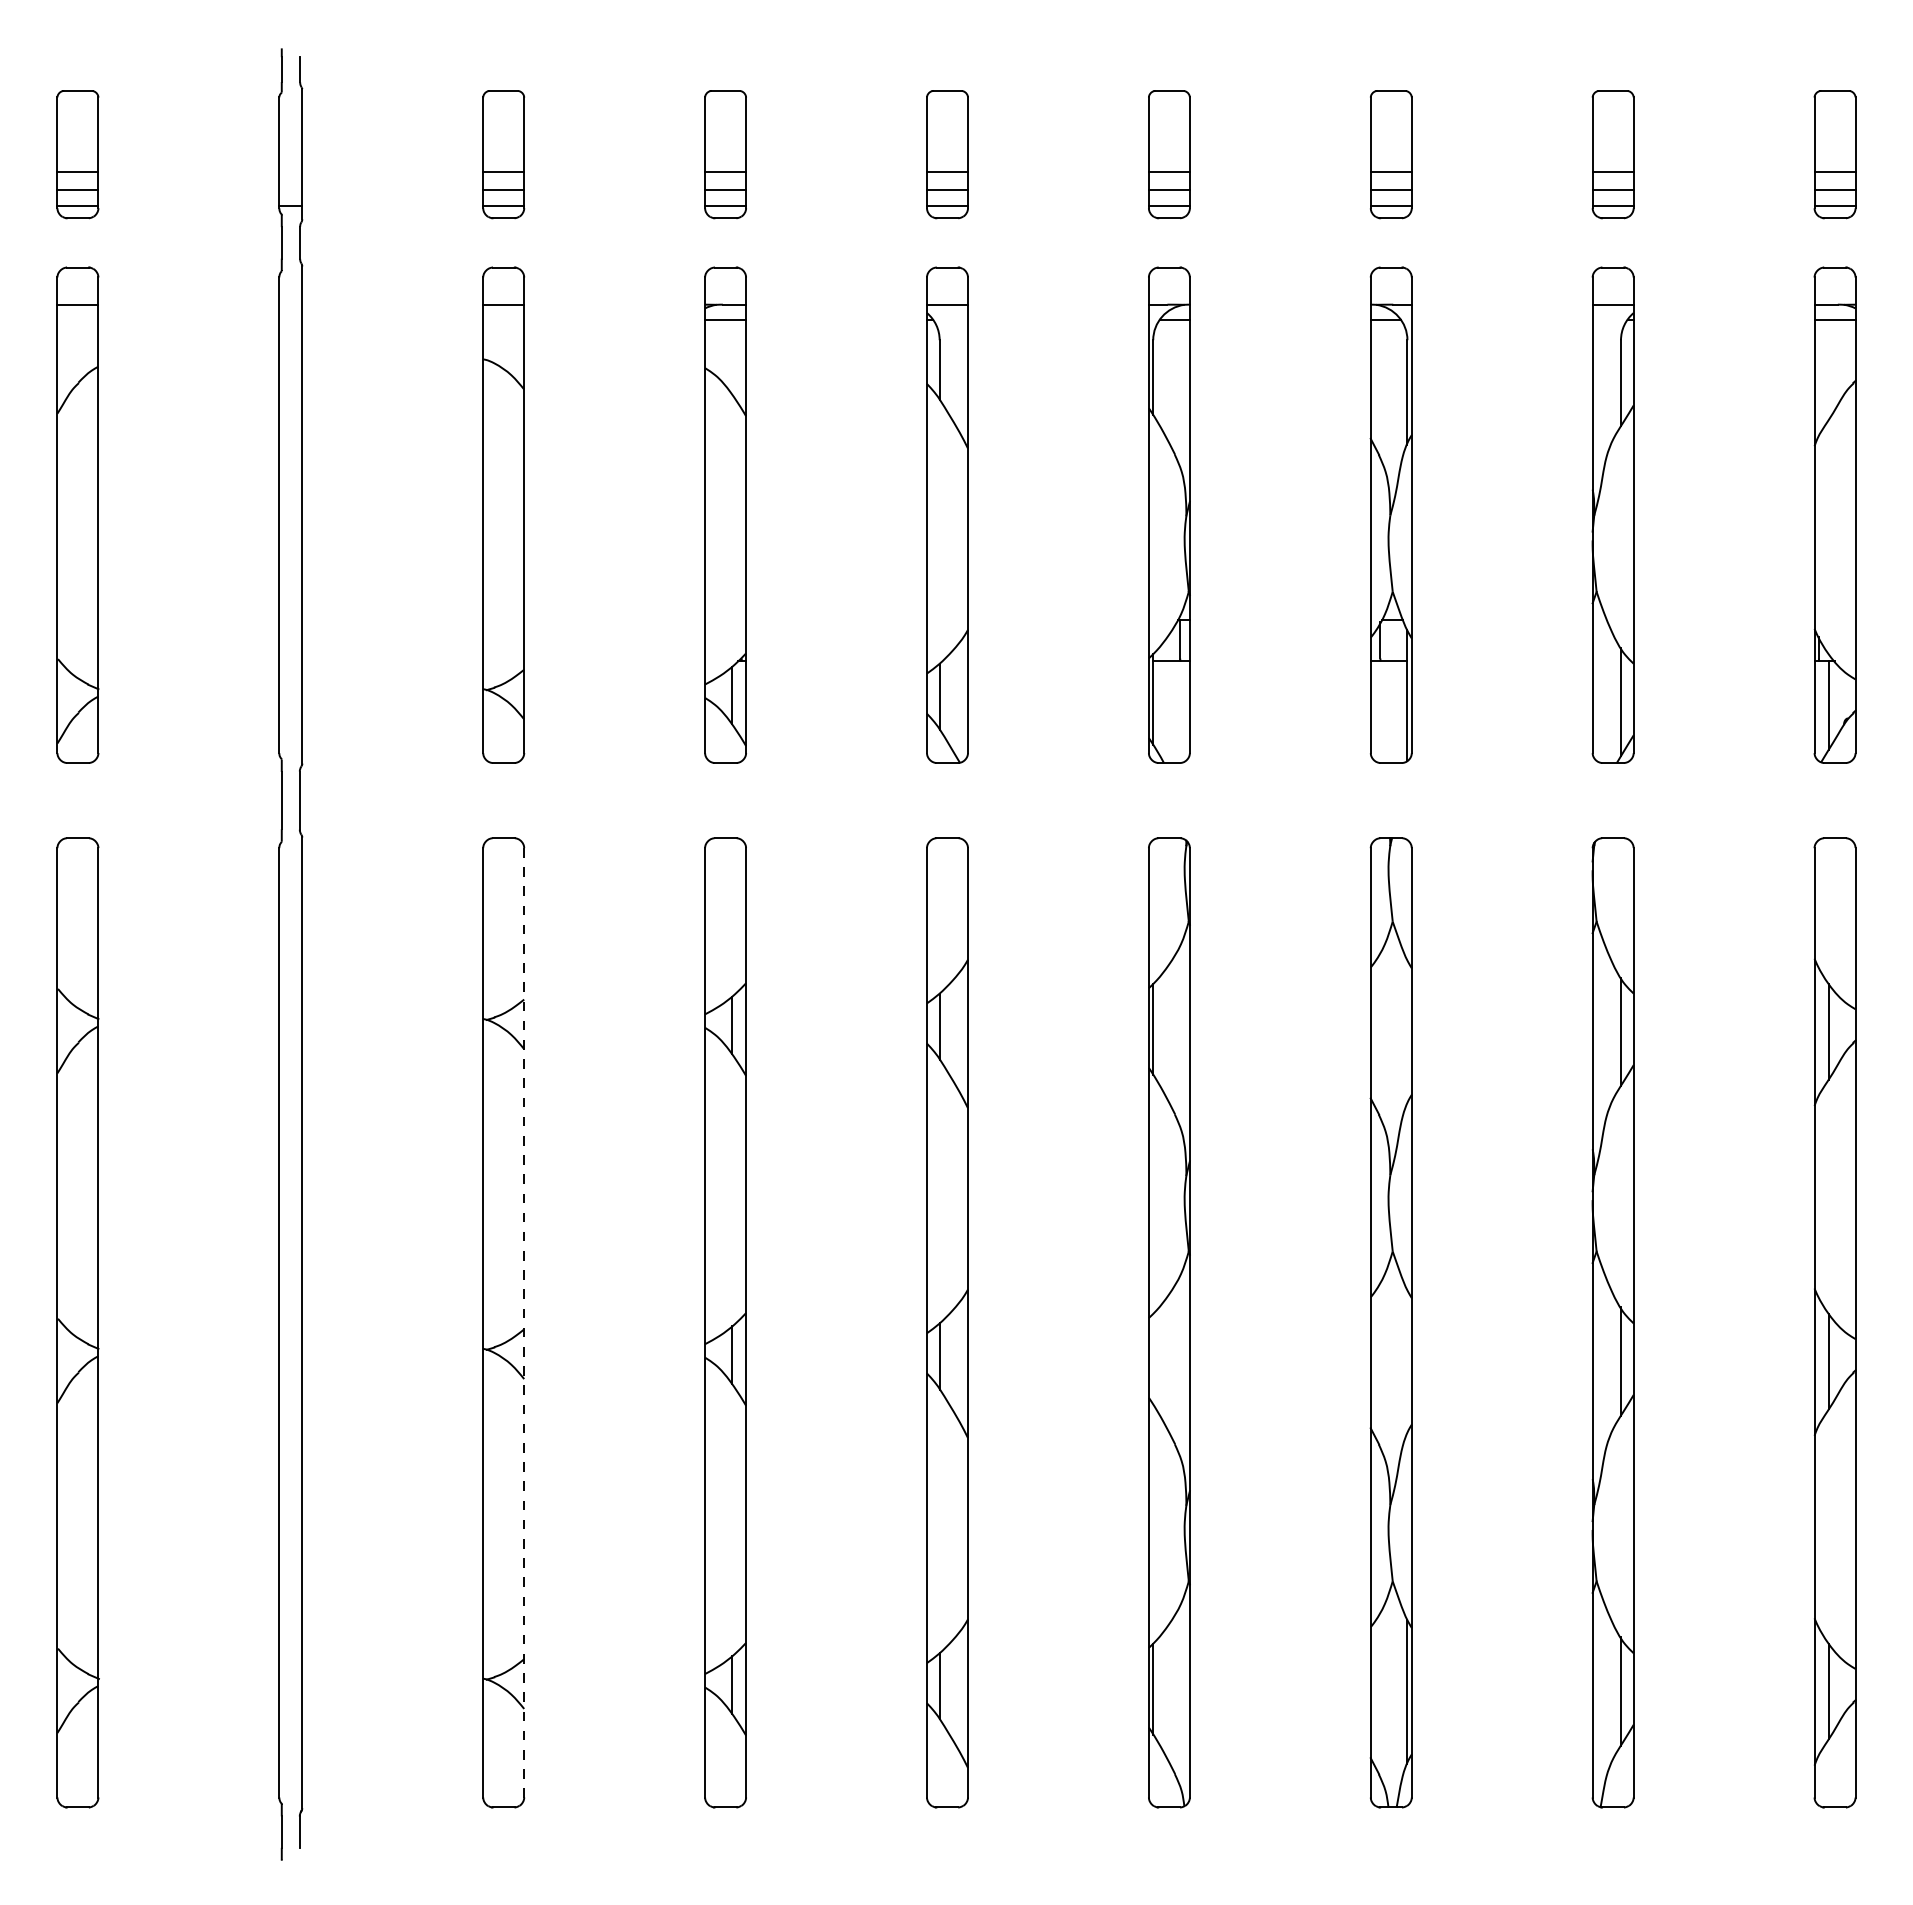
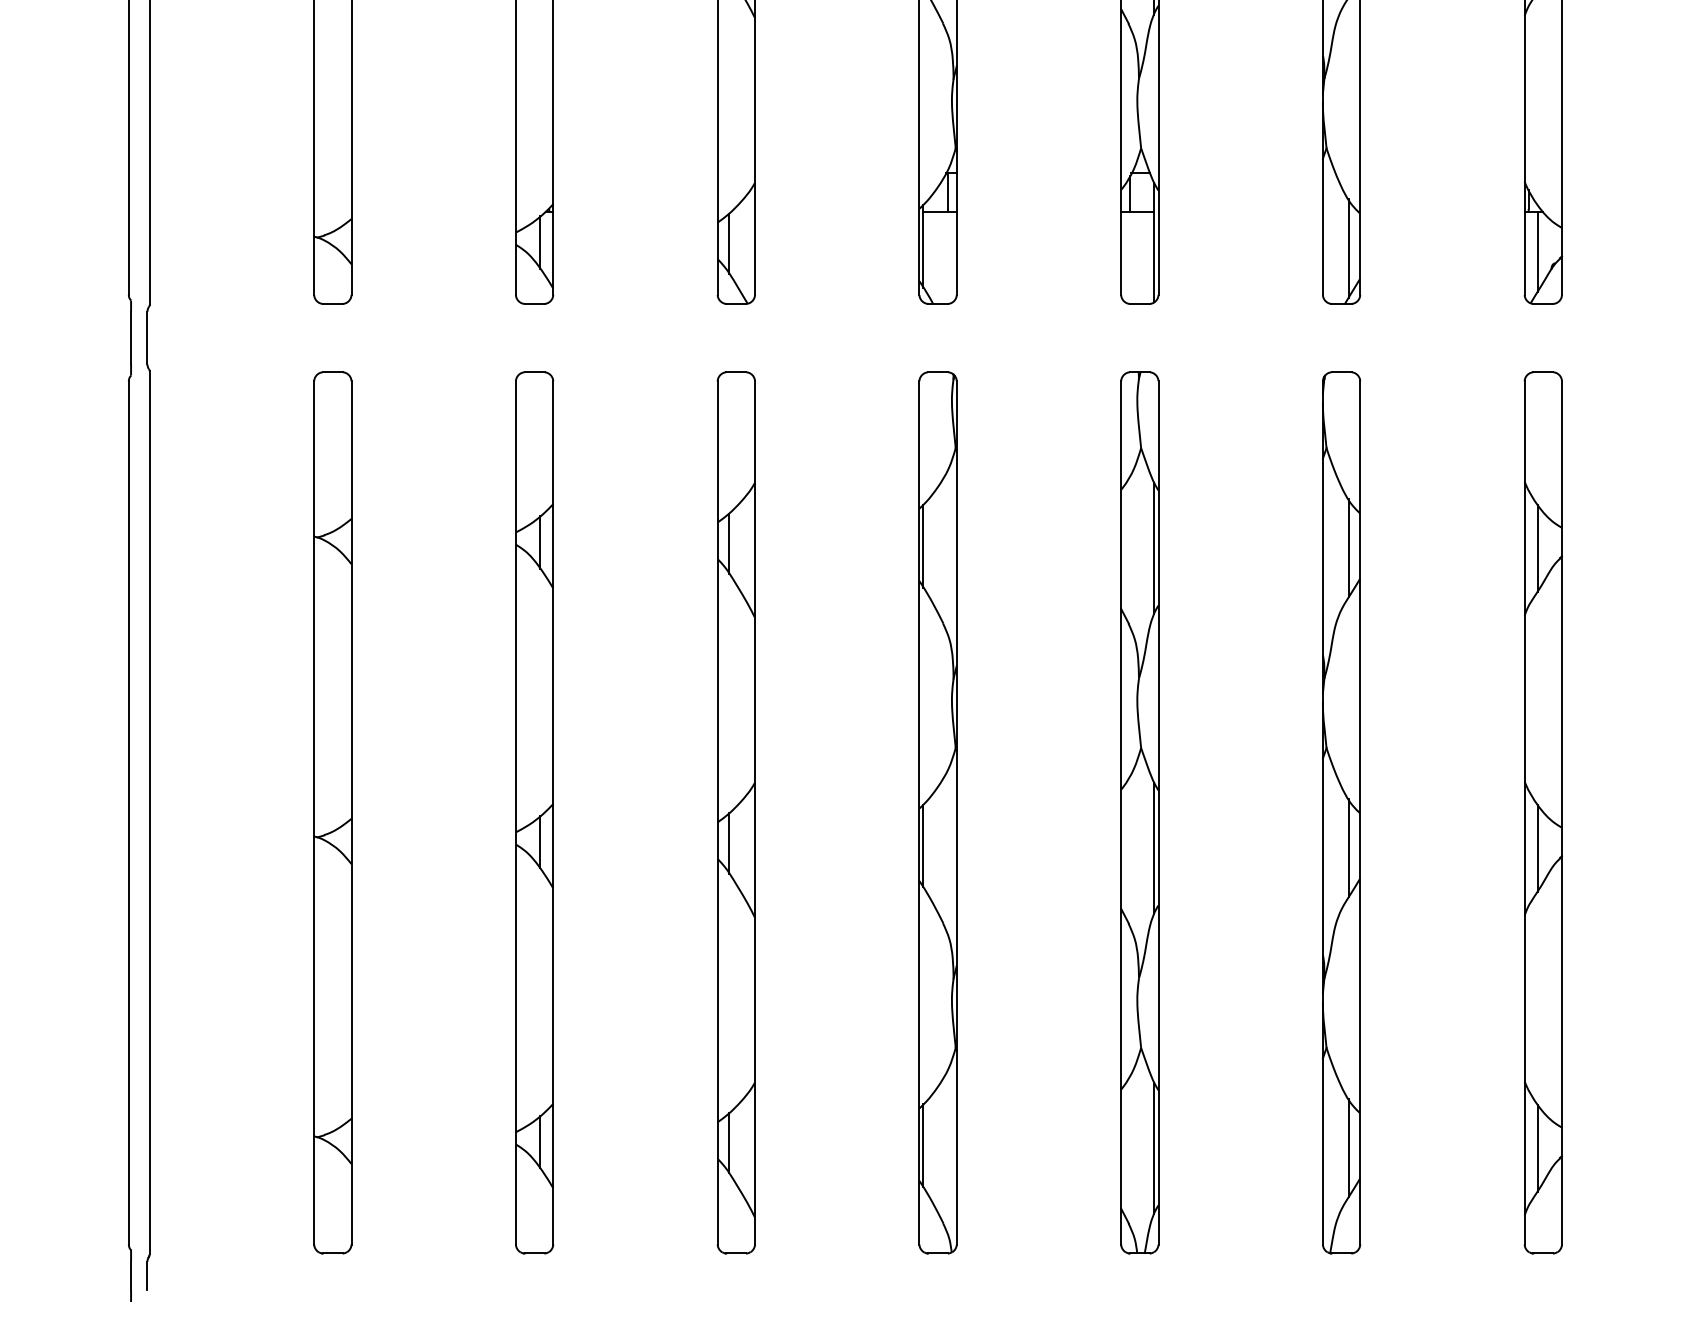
line: (1407, 1032) -> (1154, 548), added
line: (524, 1322) -> (351, 812), dashed -> solid
line: (1153, 1358) -> (923, 845), added
line: (1407, 1361) -> (1154, 848), added

